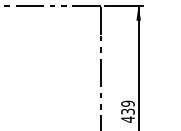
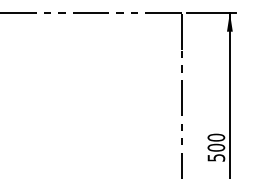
text: (128, 111) -> (216, 147), 439 -> 500

